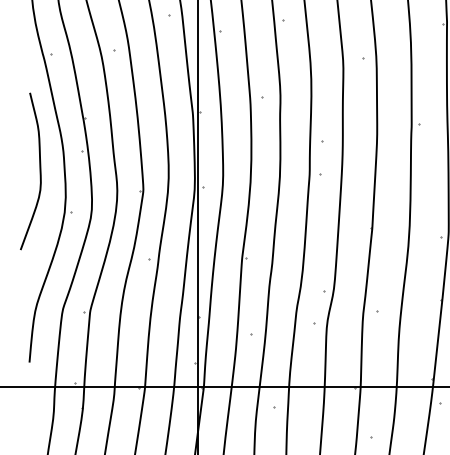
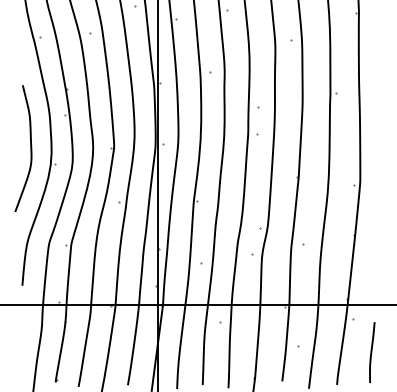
curve: (39, 171) -> (30, 148), moved

